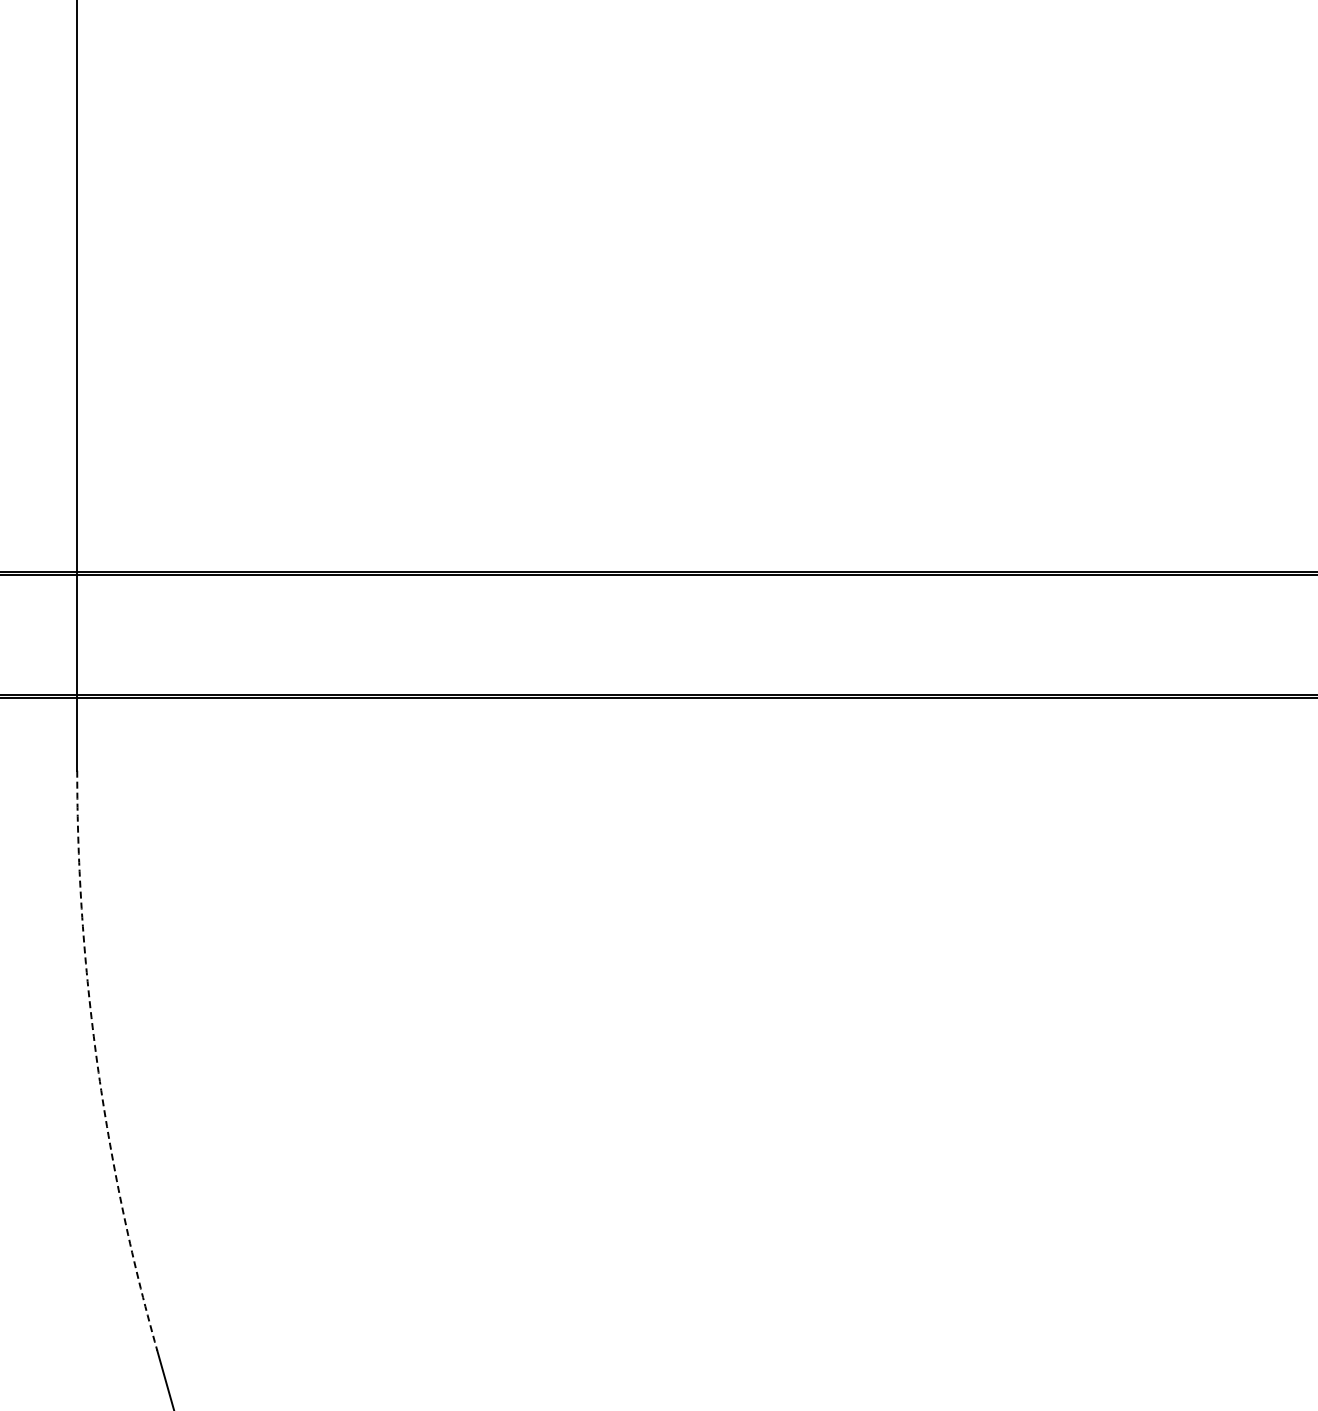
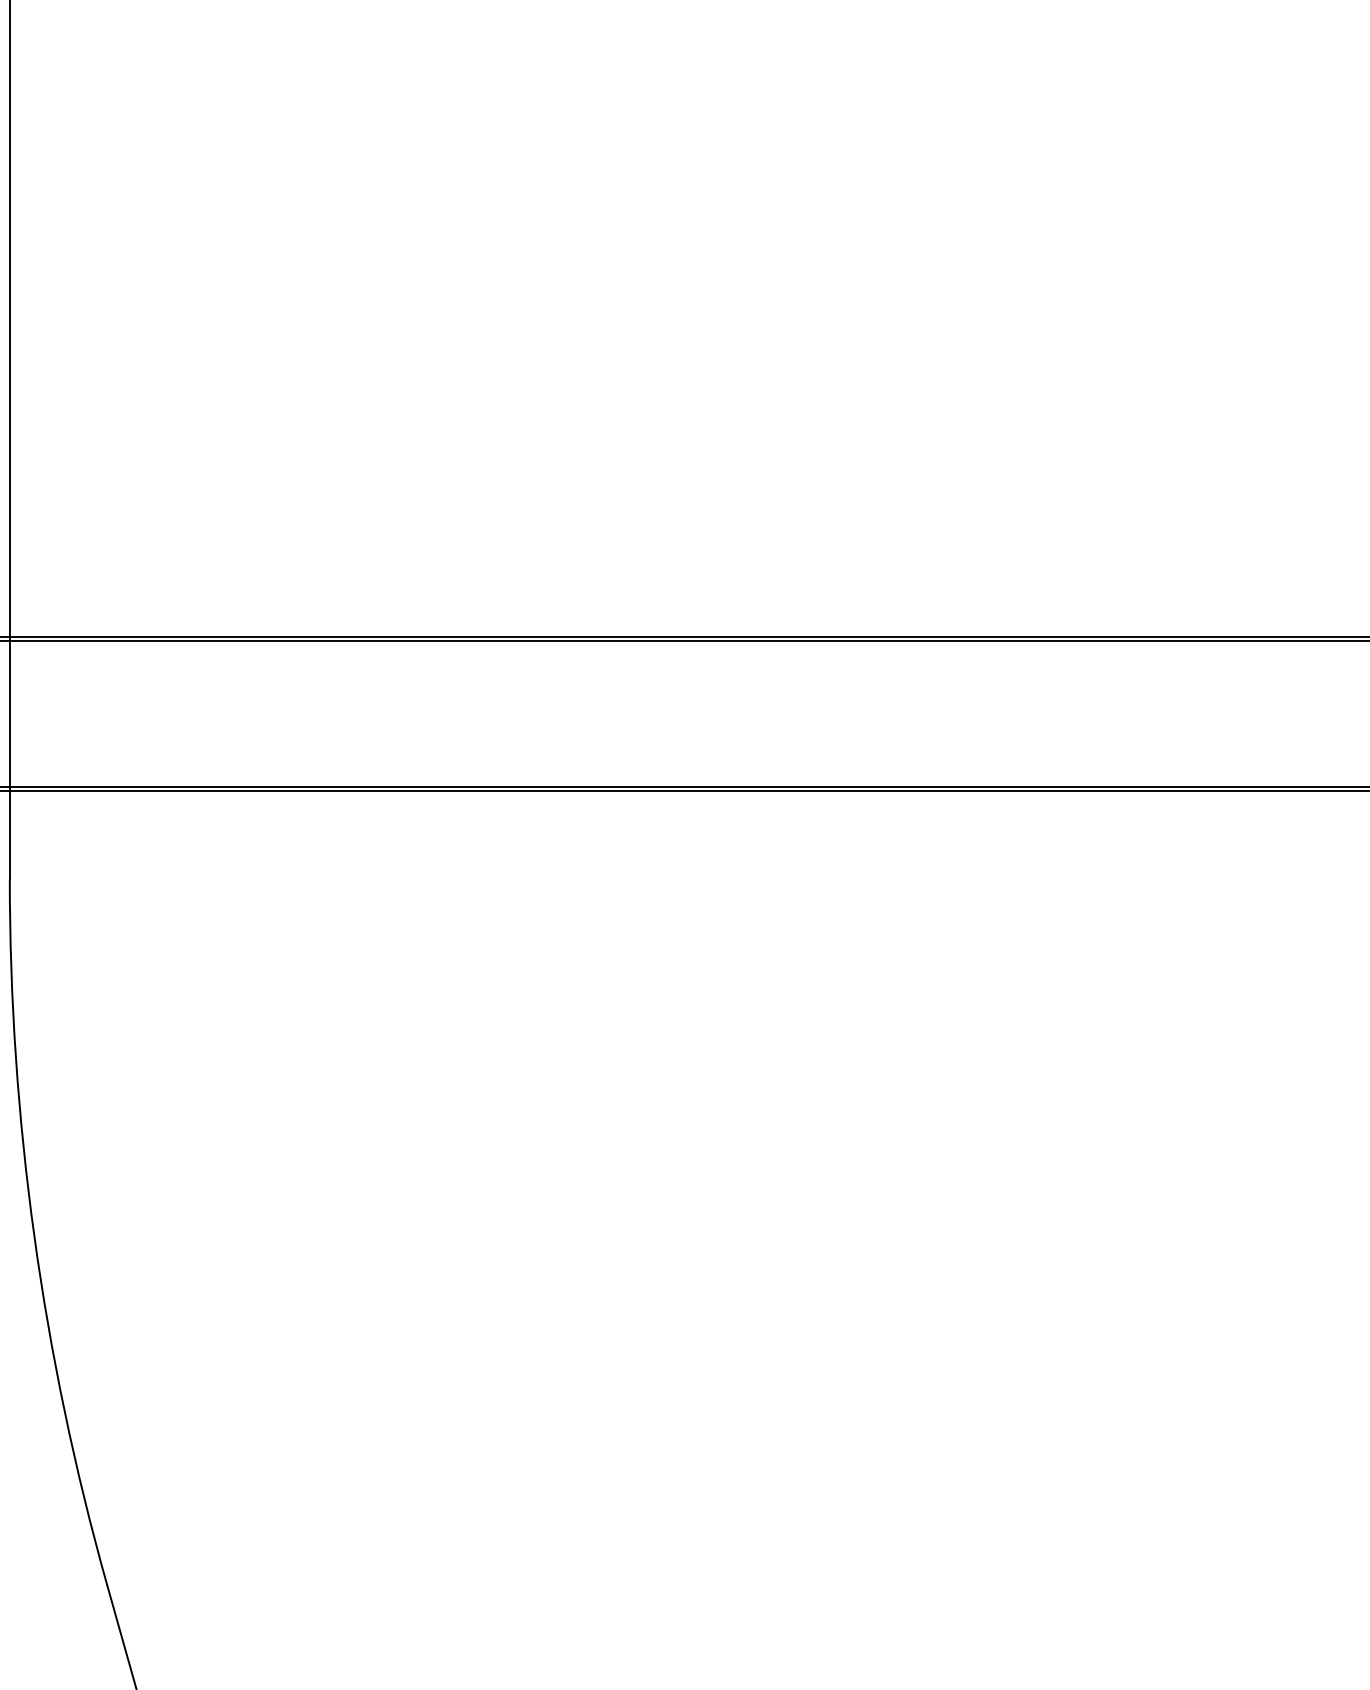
arc: (97, 1063) -> (34, 1235), dashed -> solid

